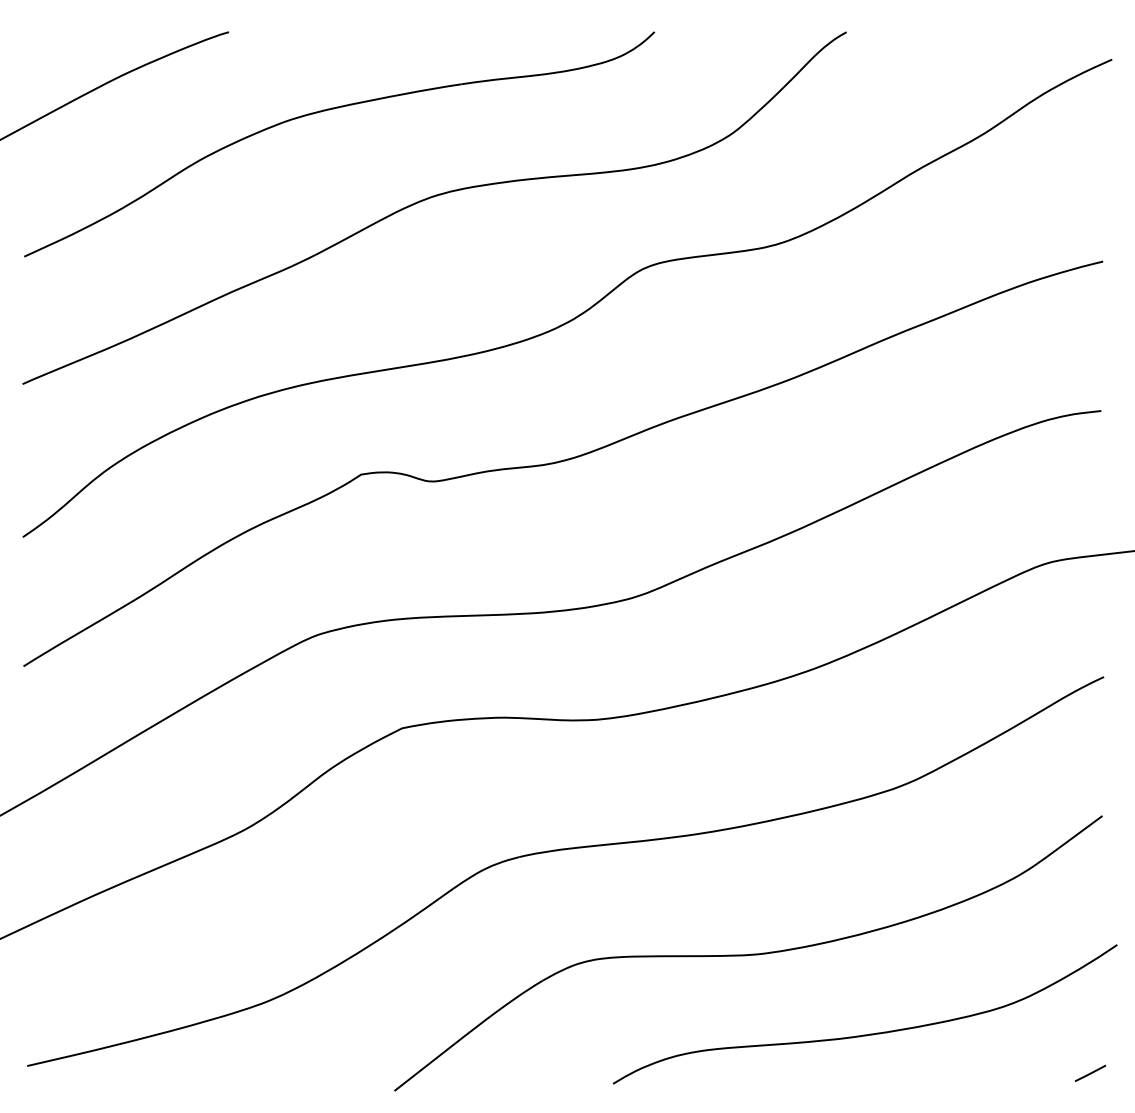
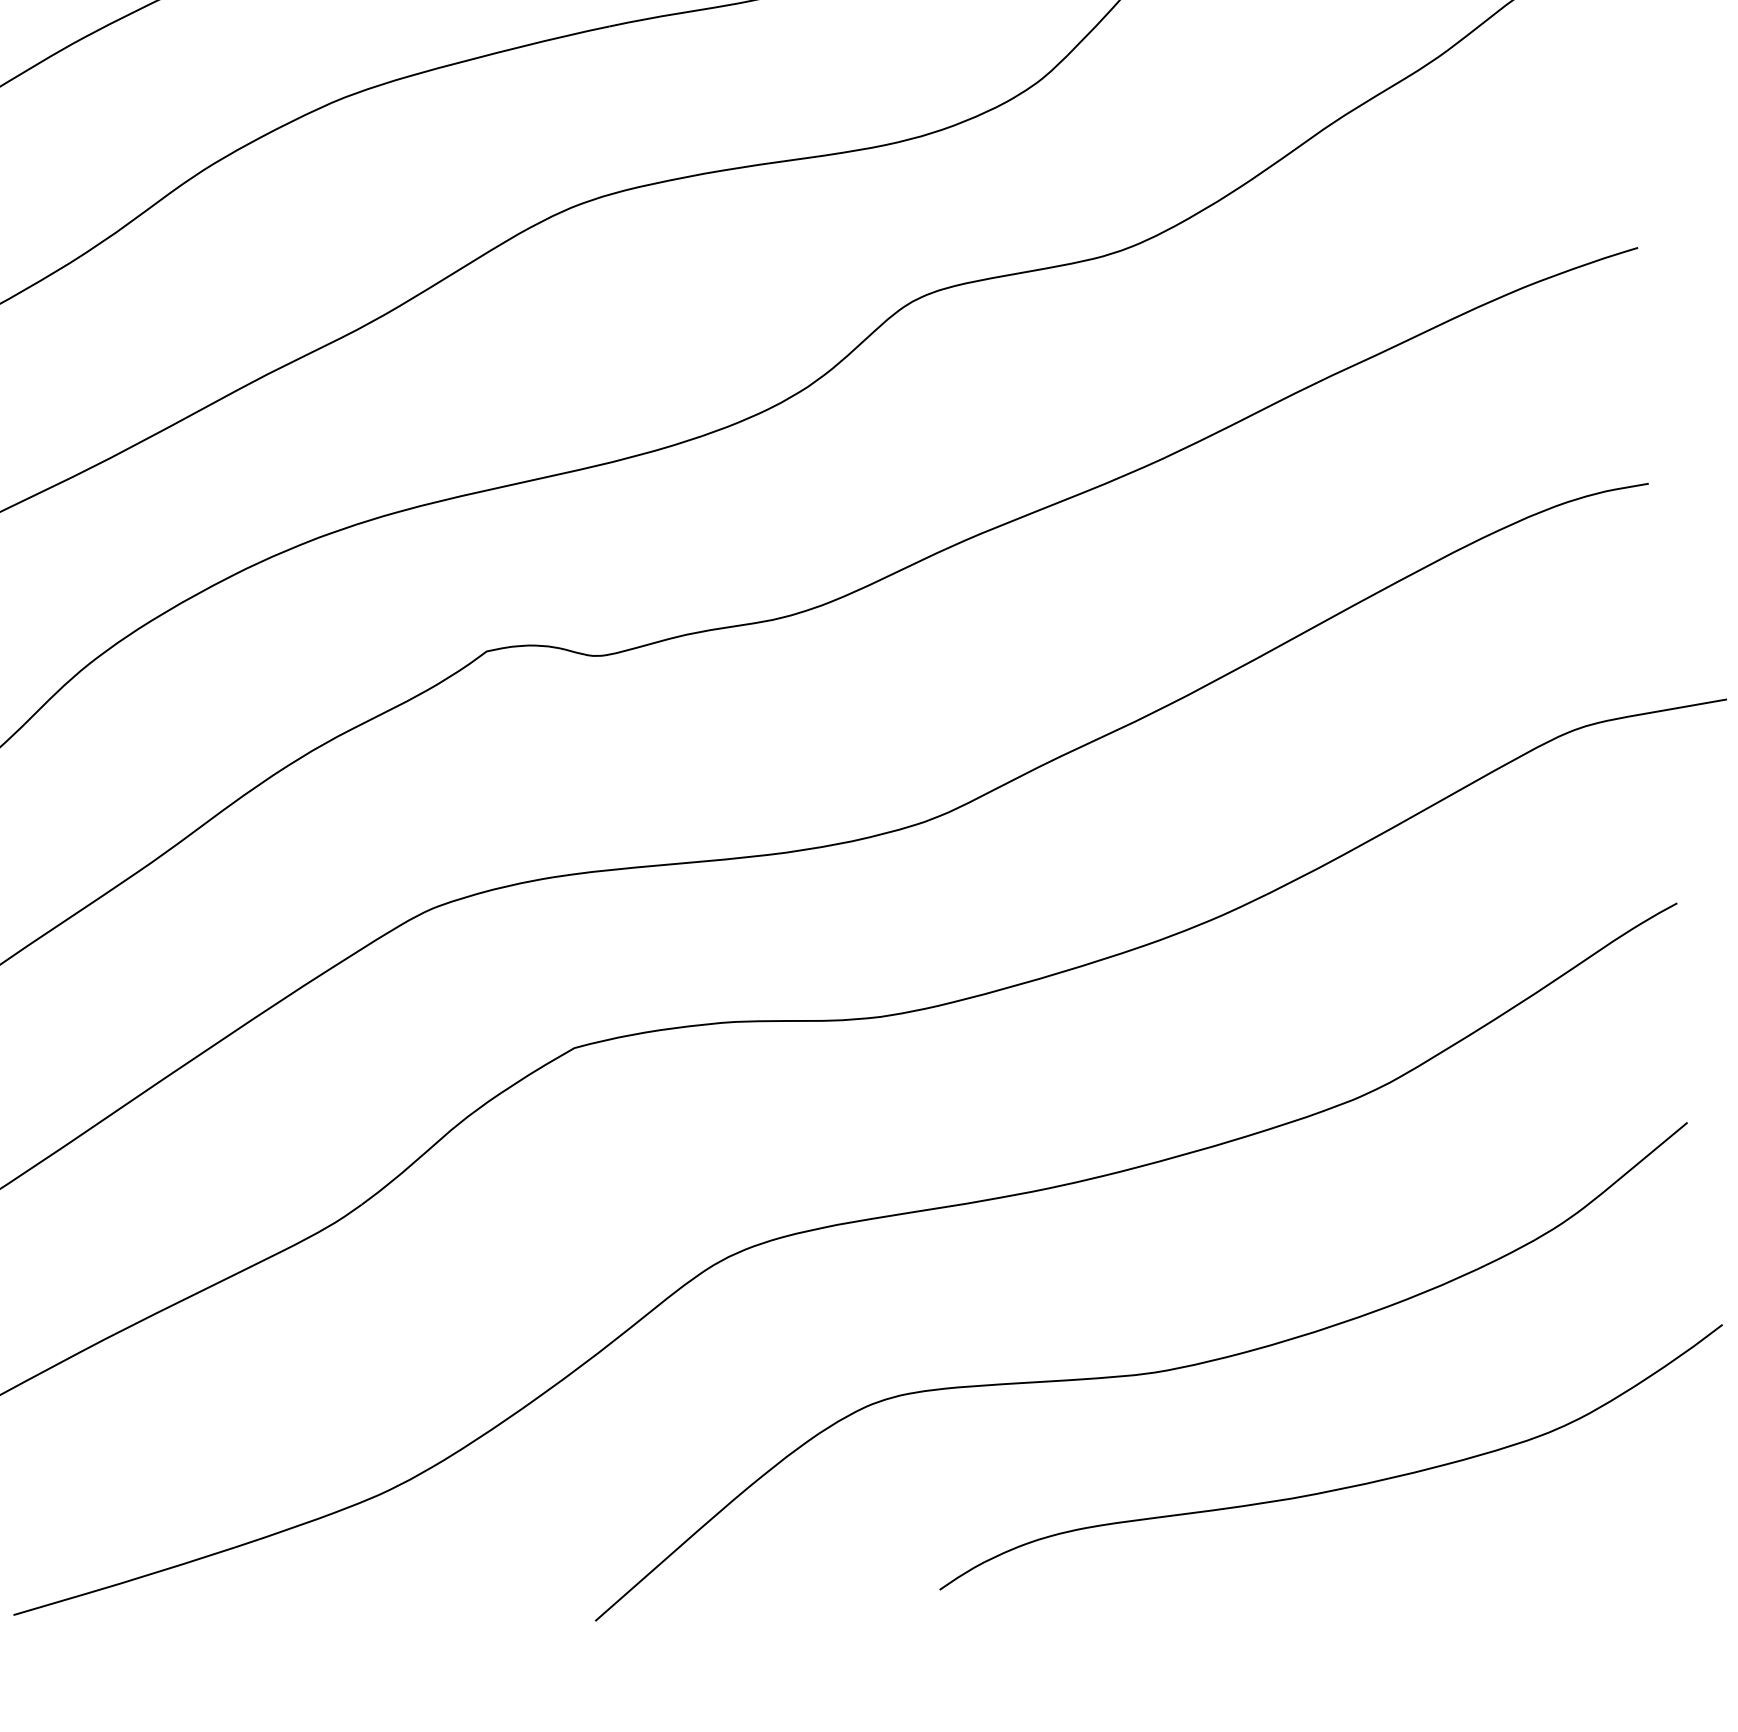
line: (1090, 1072) -> (1691, 1528), removed

